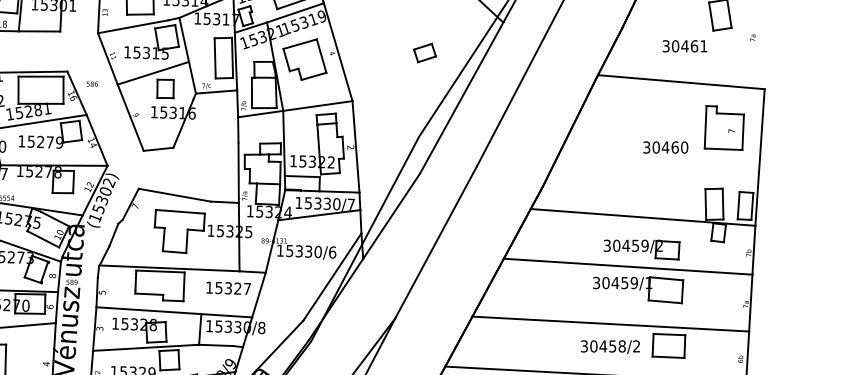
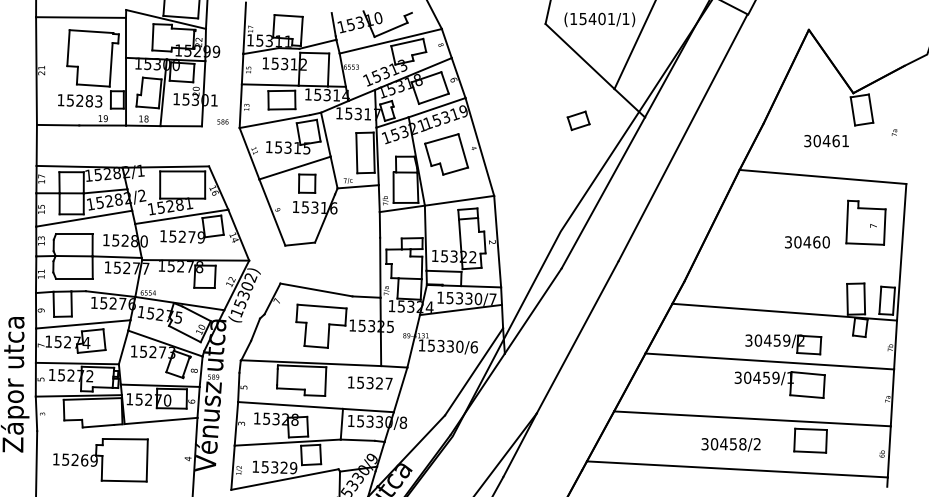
part: (424, 52) -> (578, 120), moved
text: (91, 83) -> (222, 121), moved
text: (609, 346) -> (730, 444), moved

